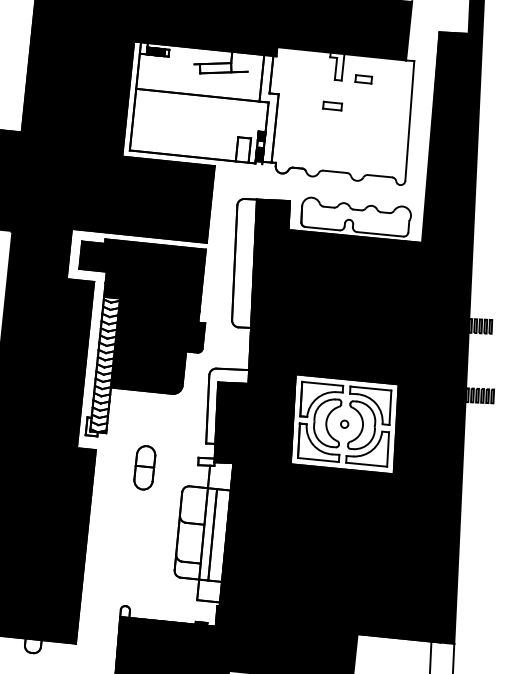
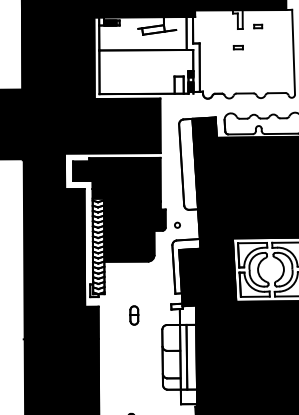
part: (363, 79) -> (257, 26), size x0.7
part: (332, 105) -> (238, 47), size x0.7
circle: (344, 423) -> (177, 224), moved
part: (144, 467) -> (133, 315), size x0.6

